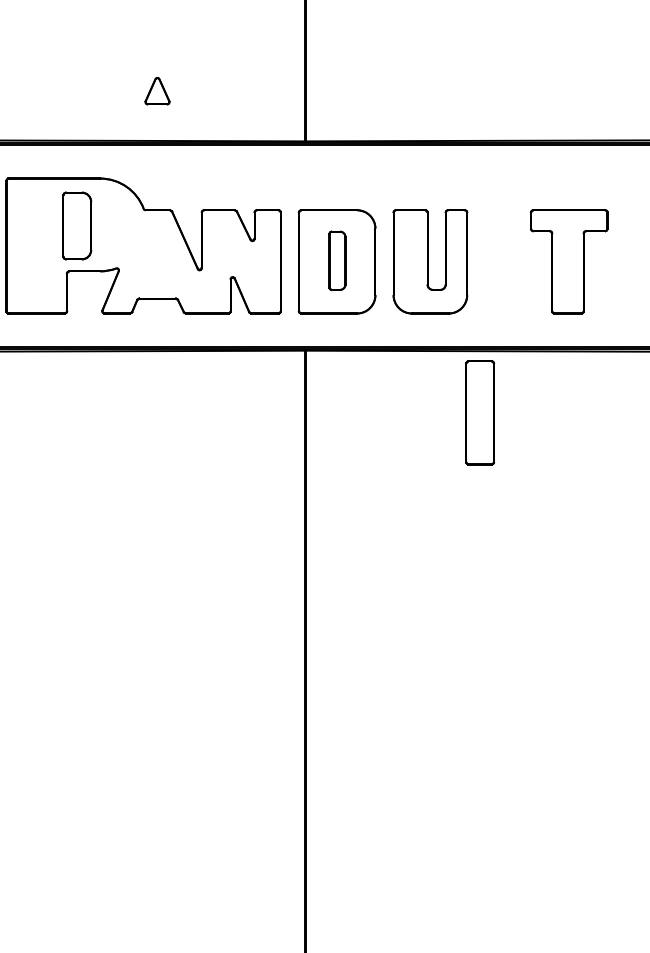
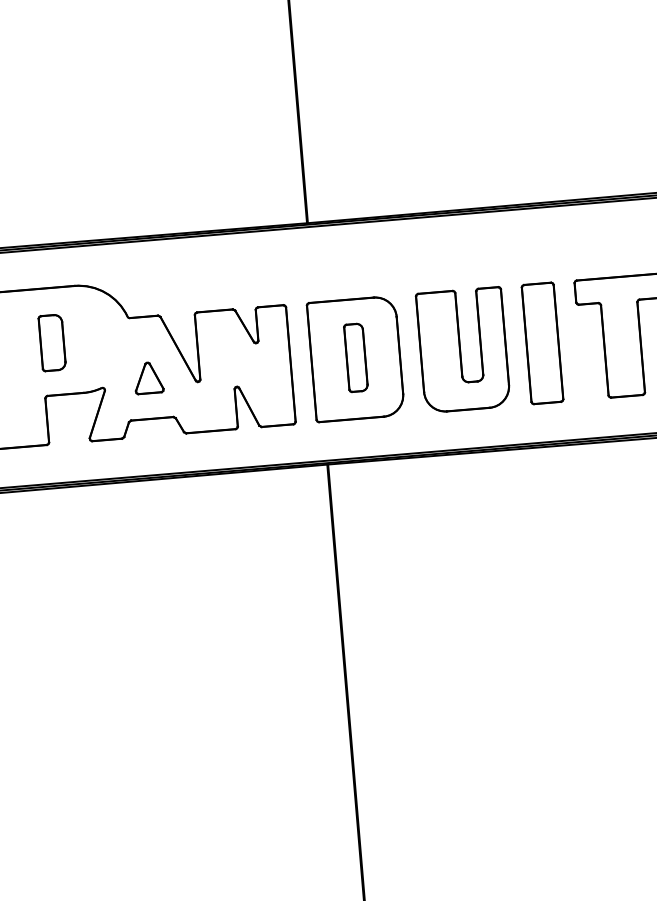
part: (157, 91) -> (148, 378), moved
part: (76, 225) -> (51, 342), size x0.71
part: (480, 412) -> (542, 342), moved

